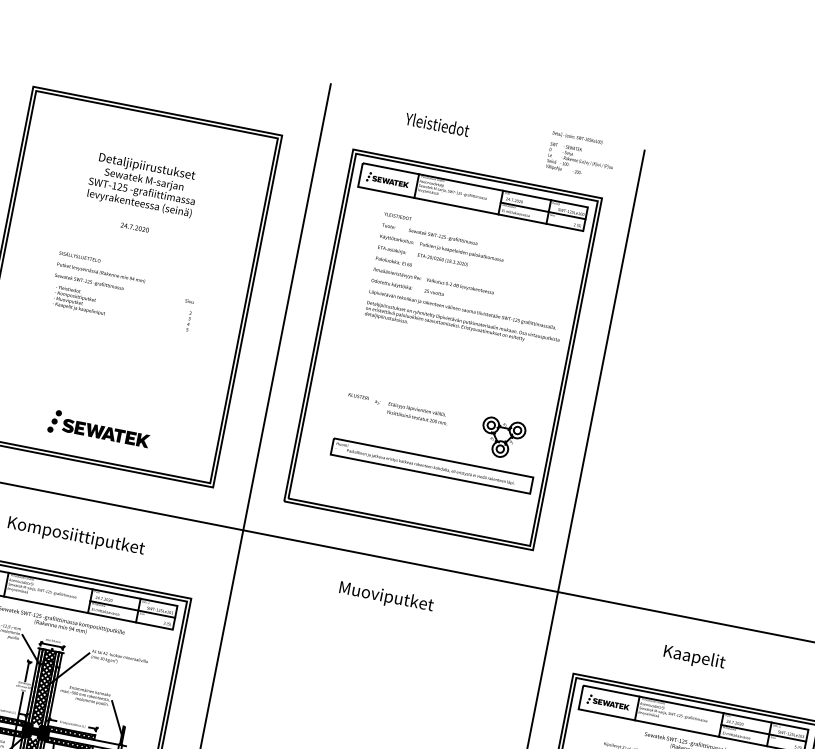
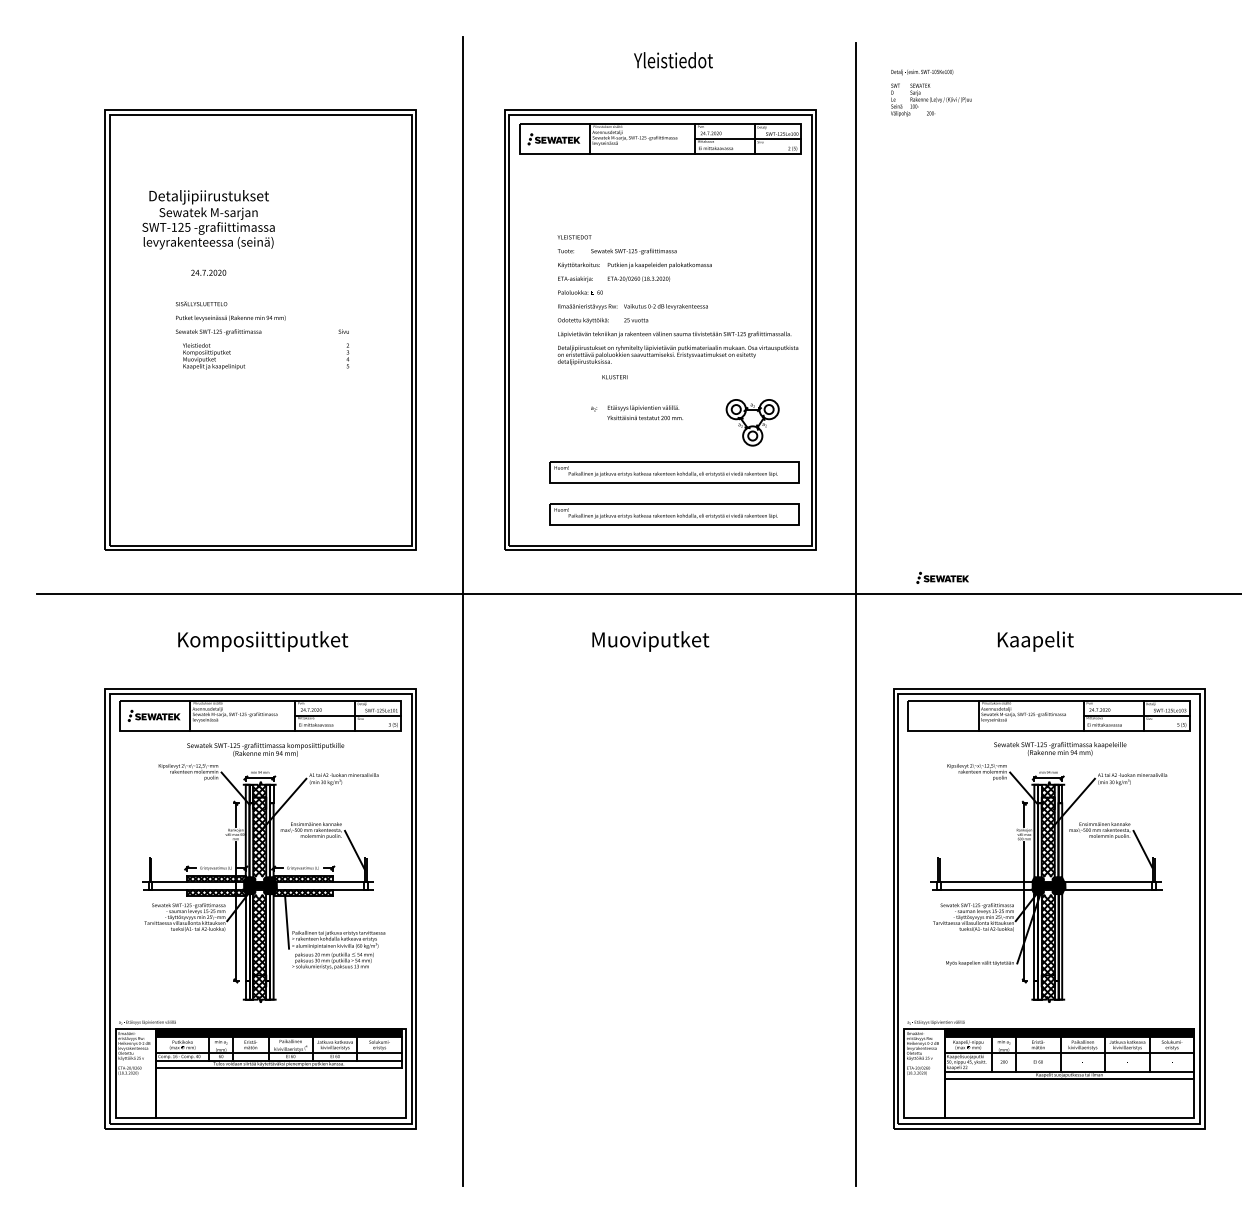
text: (437, 124) -> (673, 60), moved
text: (581, 155) -> (931, 92), moved
text: (141, 195) -> (208, 232), moved
text: (470, 282) -> (677, 299), moved
text: (358, 396) -> (614, 377), moved
part: (99, 429) -> (265, 507), removed
part: (425, 499) -> (674, 514), added
part: (608, 702) -> (942, 577), moved

